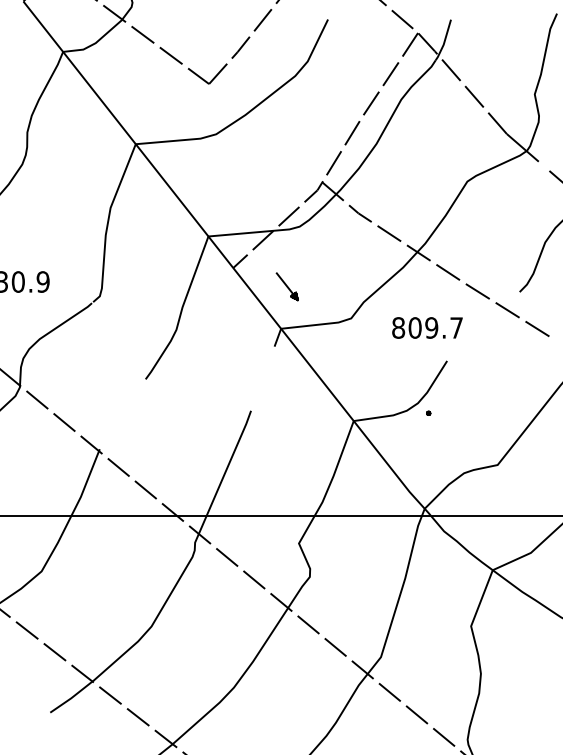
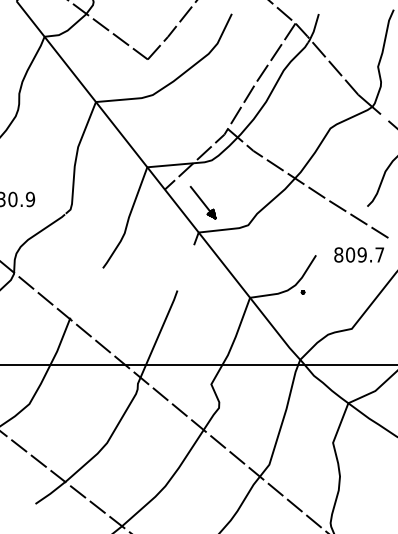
part: (286, 286) -> (202, 202), size x1.67
text: (427, 327) -> (359, 254), moved

